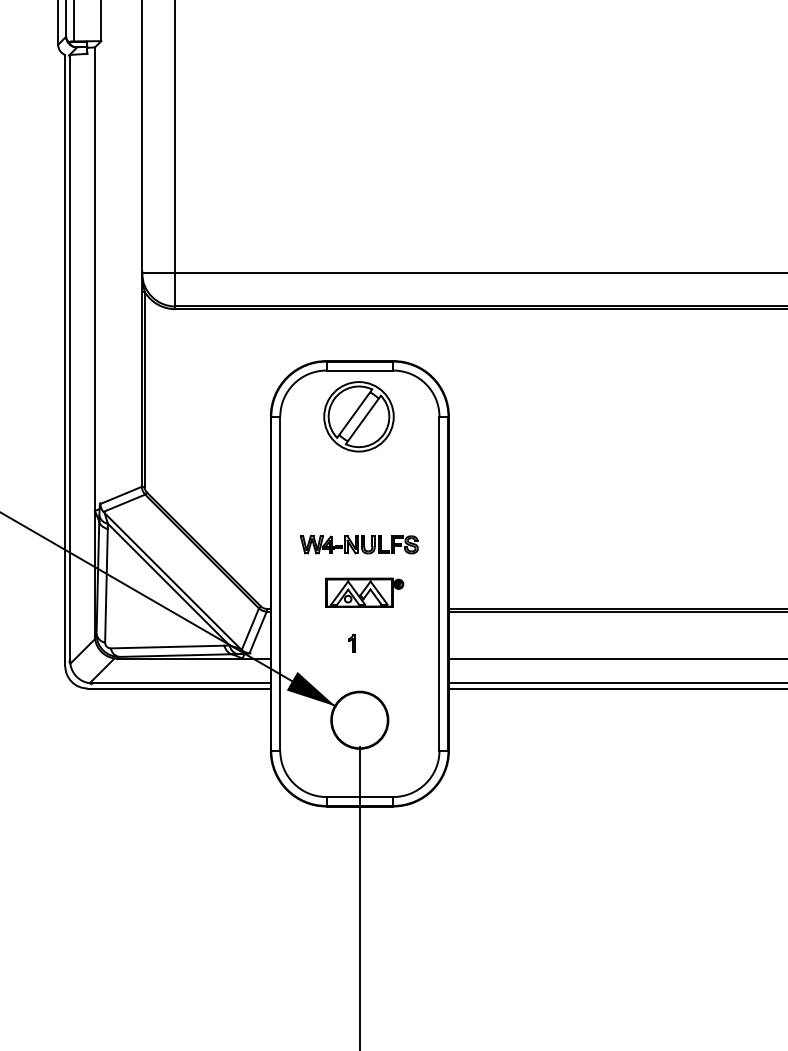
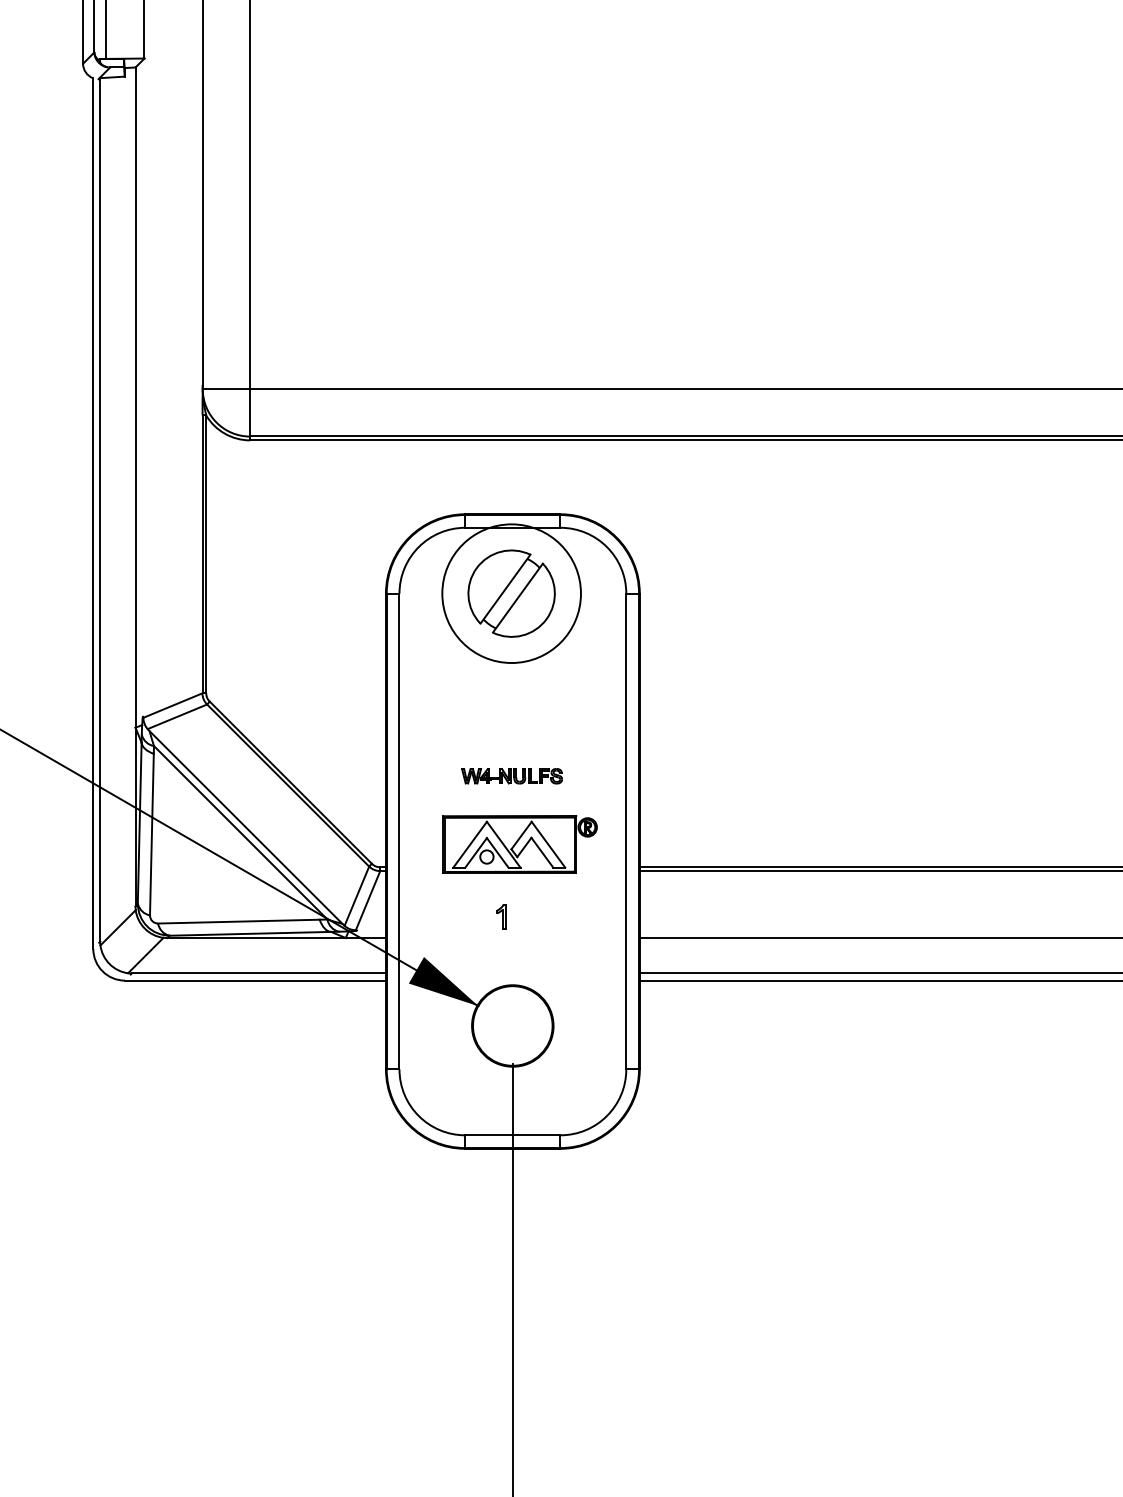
circle: (358, 416) -> (511, 593), size x1.4
part: (358, 545) -> (511, 776), size x0.6
part: (364, 592) -> (519, 844), size x1.4

